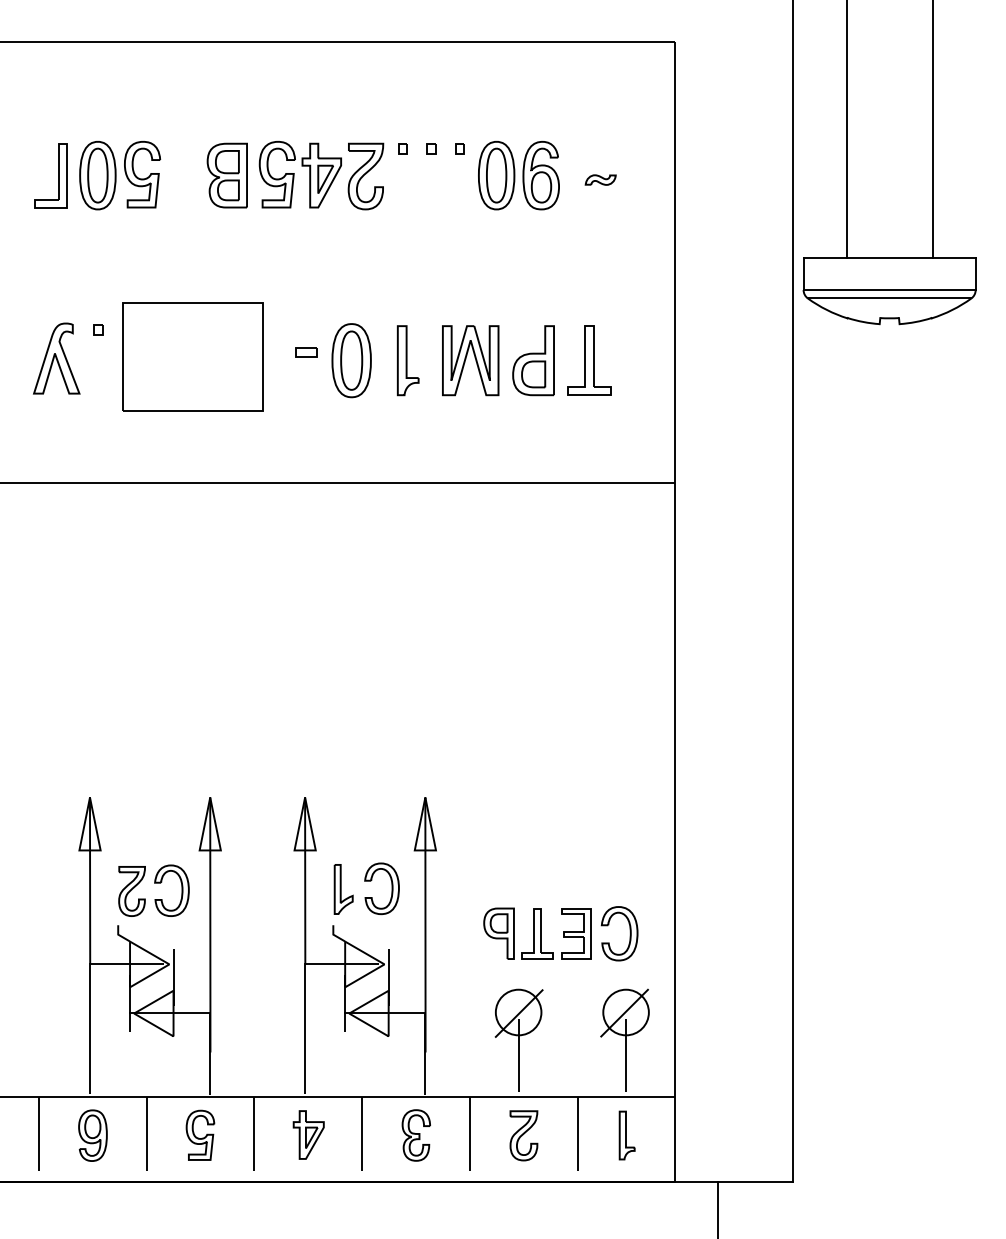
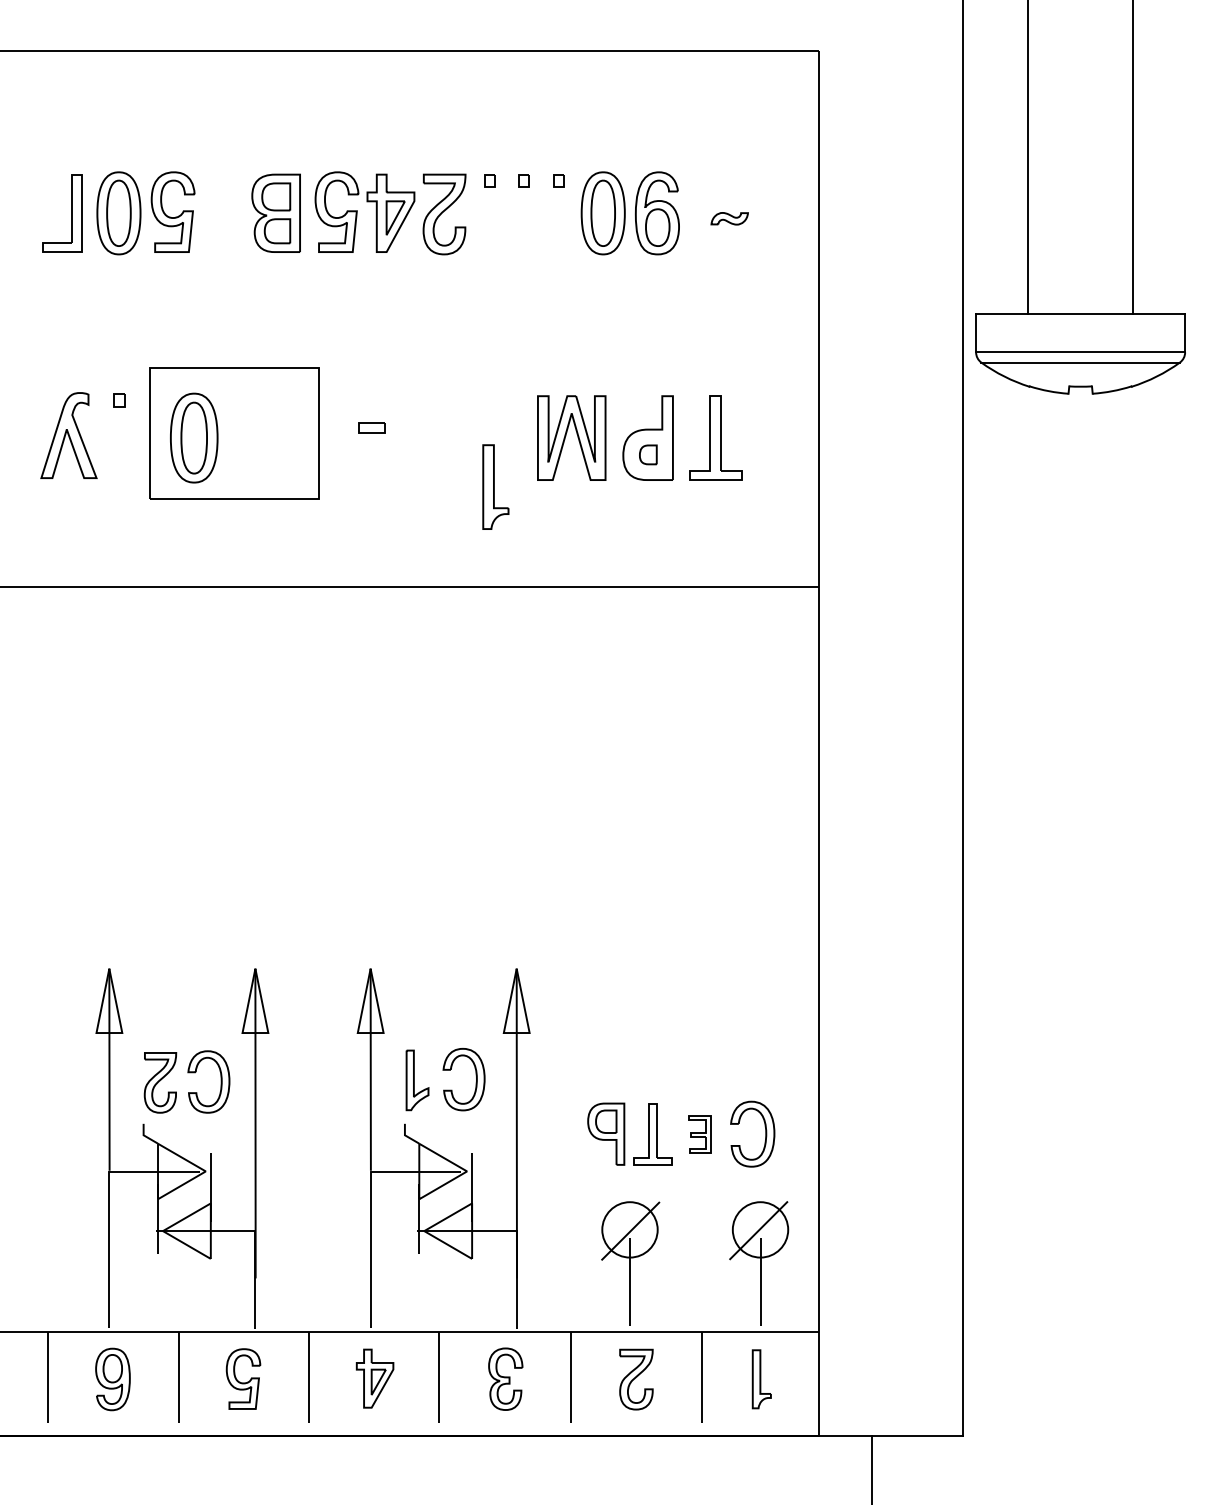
part: (351, 360) -> (194, 437), moved
part: (407, 360) -> (495, 486), moved
part: (533, 374) -> (648, 454), size x0.6
part: (575, 934) -> (699, 1134), size x0.6

